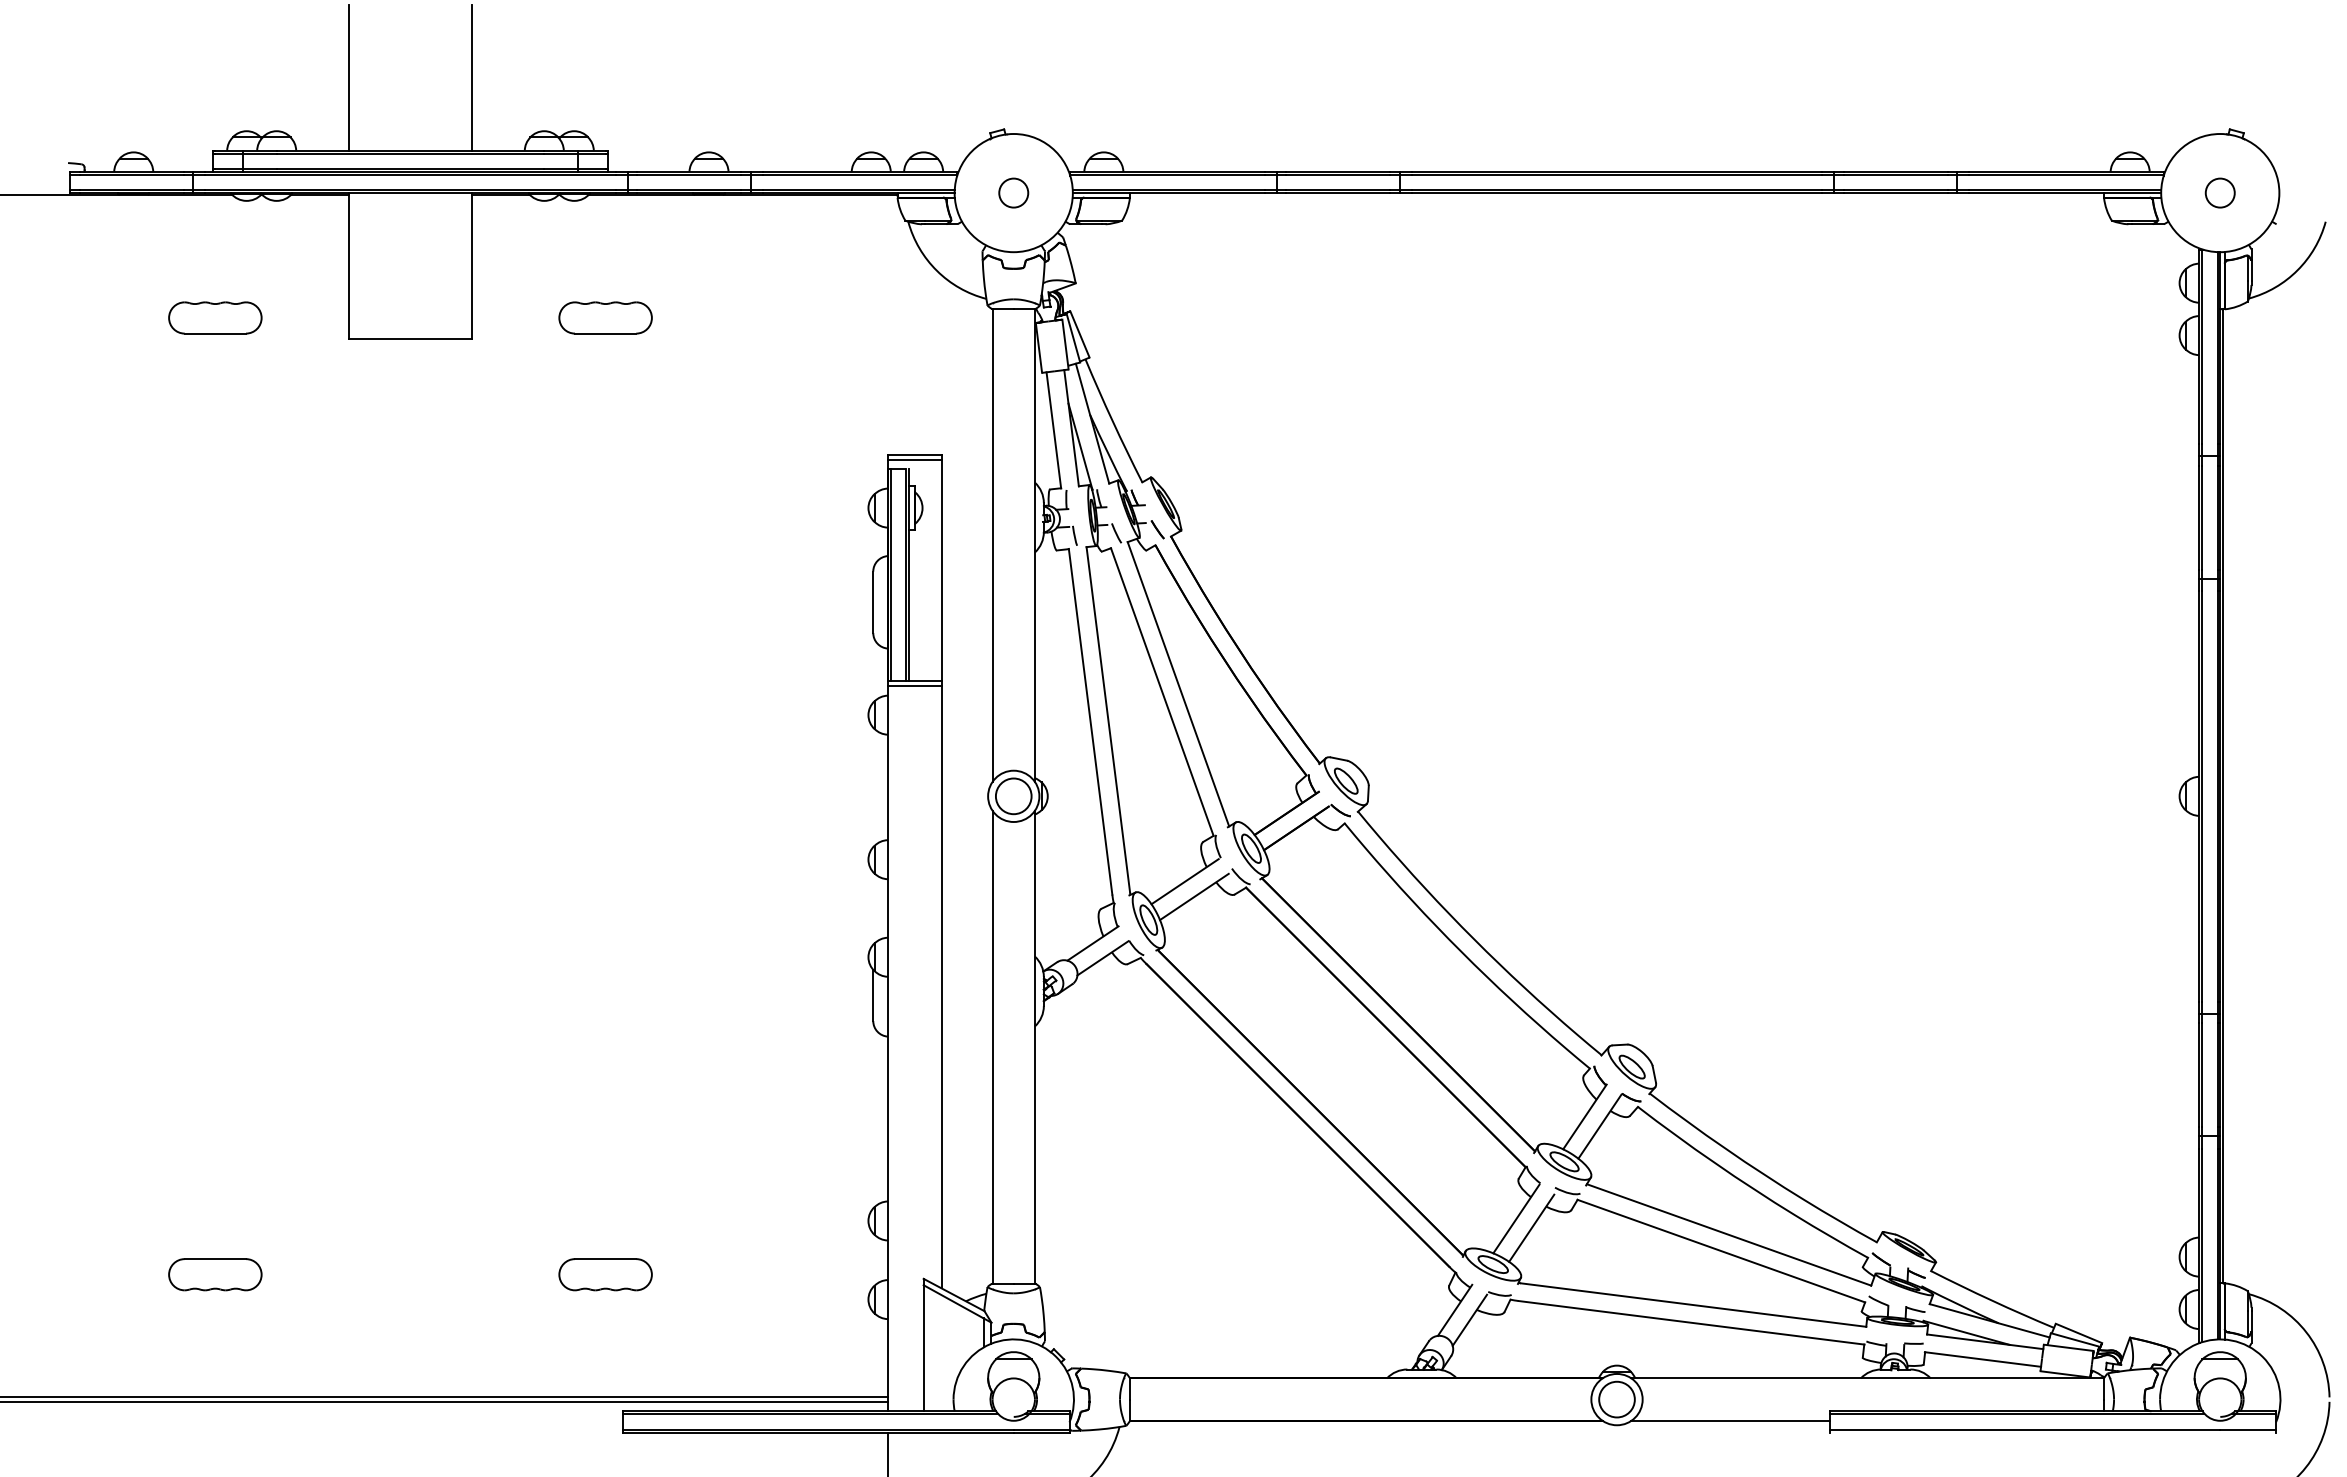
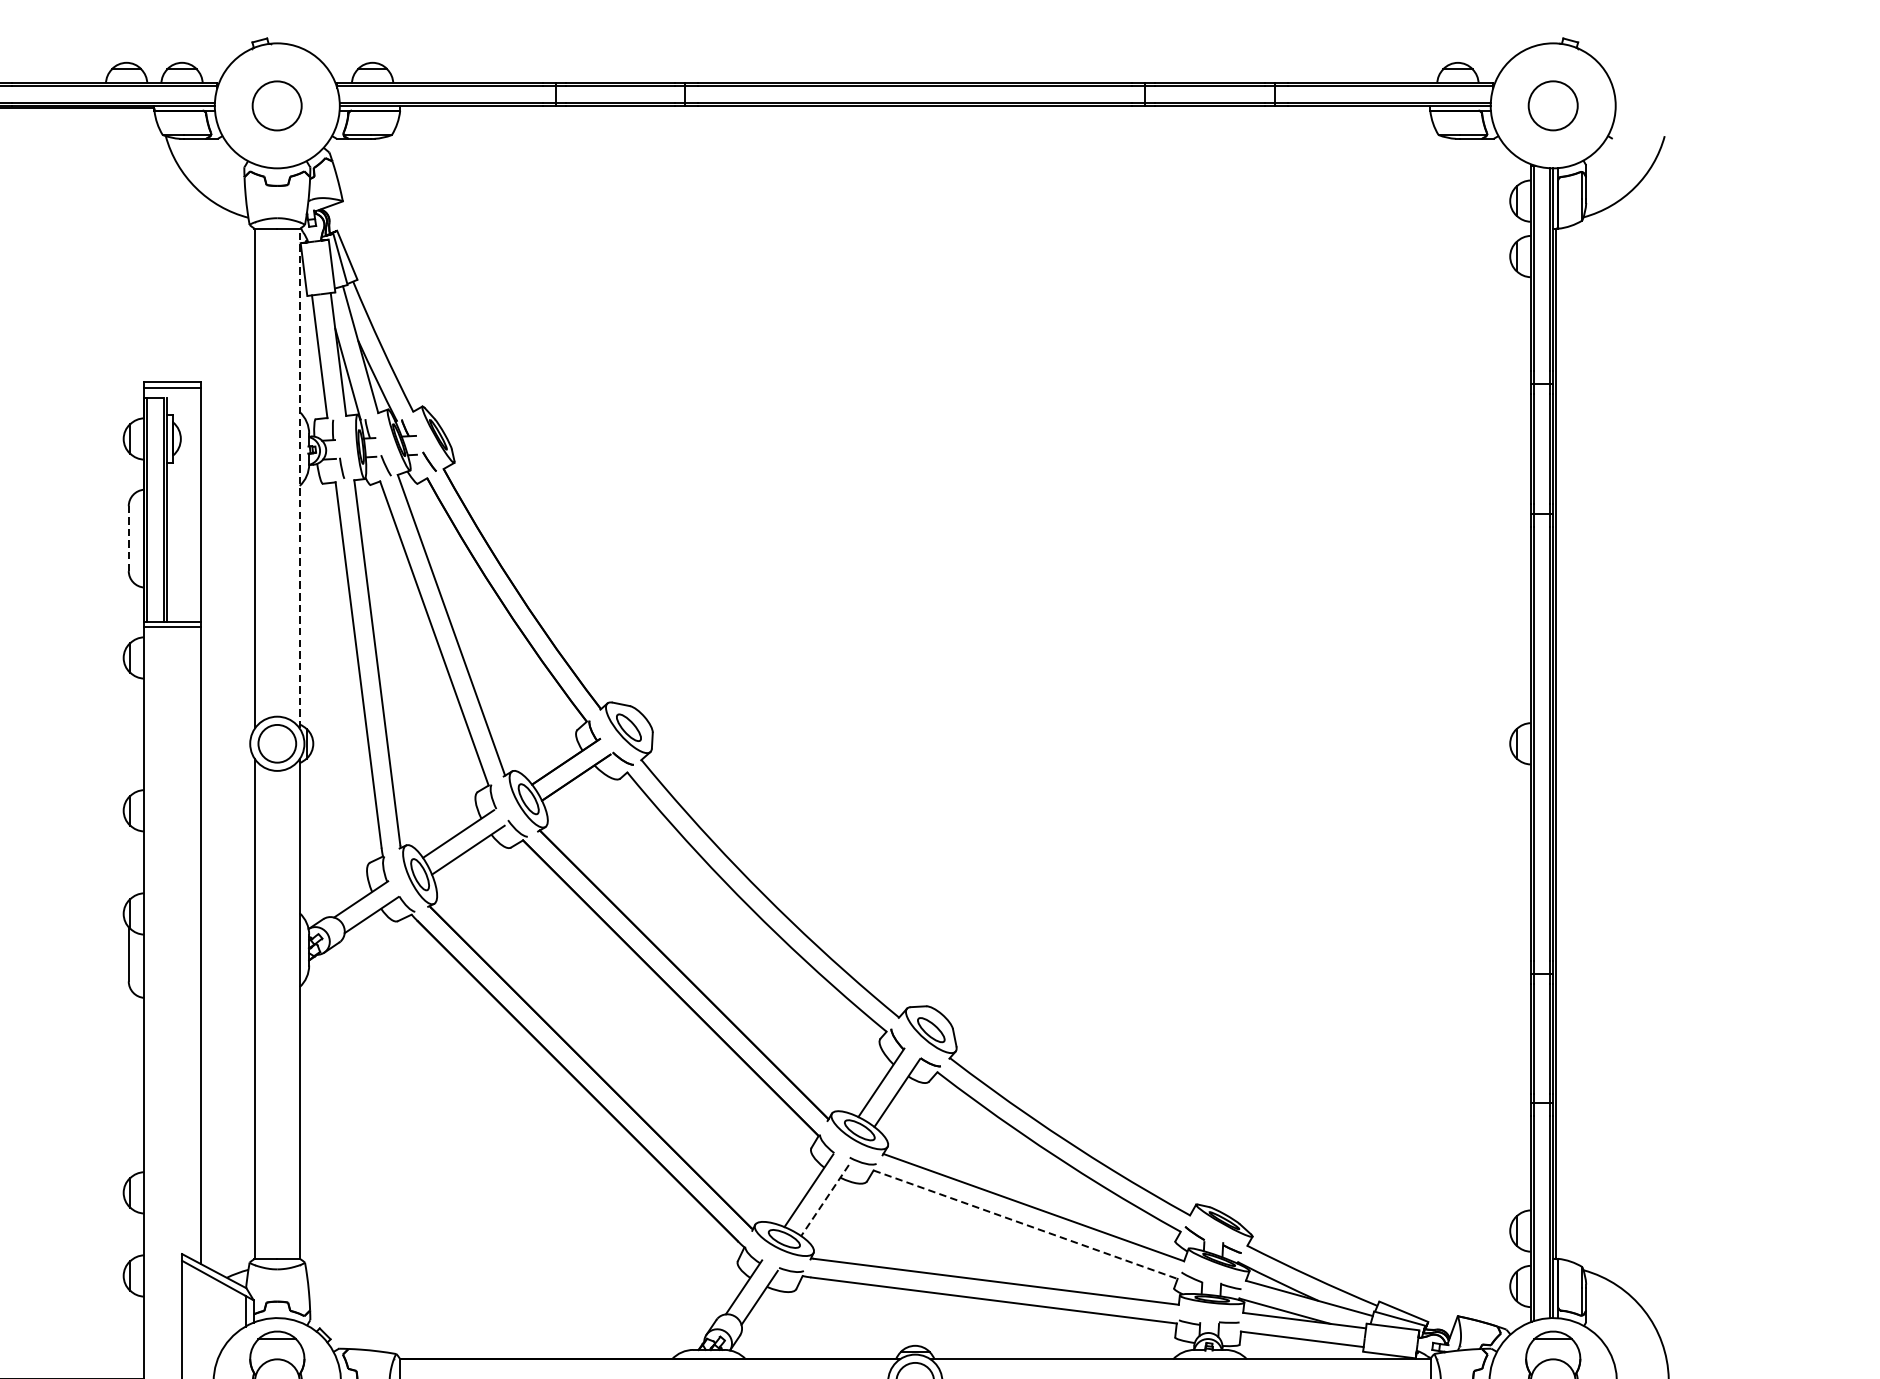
circle: (1013, 192) -> (277, 105), size x1.6
circle: (2219, 192) -> (1552, 105), size x1.6
line: (1034, 544) -> (299, 477), solid -> dashed
line: (873, 602) -> (129, 538), solid -> dashed
line: (1531, 1228) -> (824, 1200), solid -> dashed
line: (1721, 1251) -> (1025, 1225), solid -> dashed

